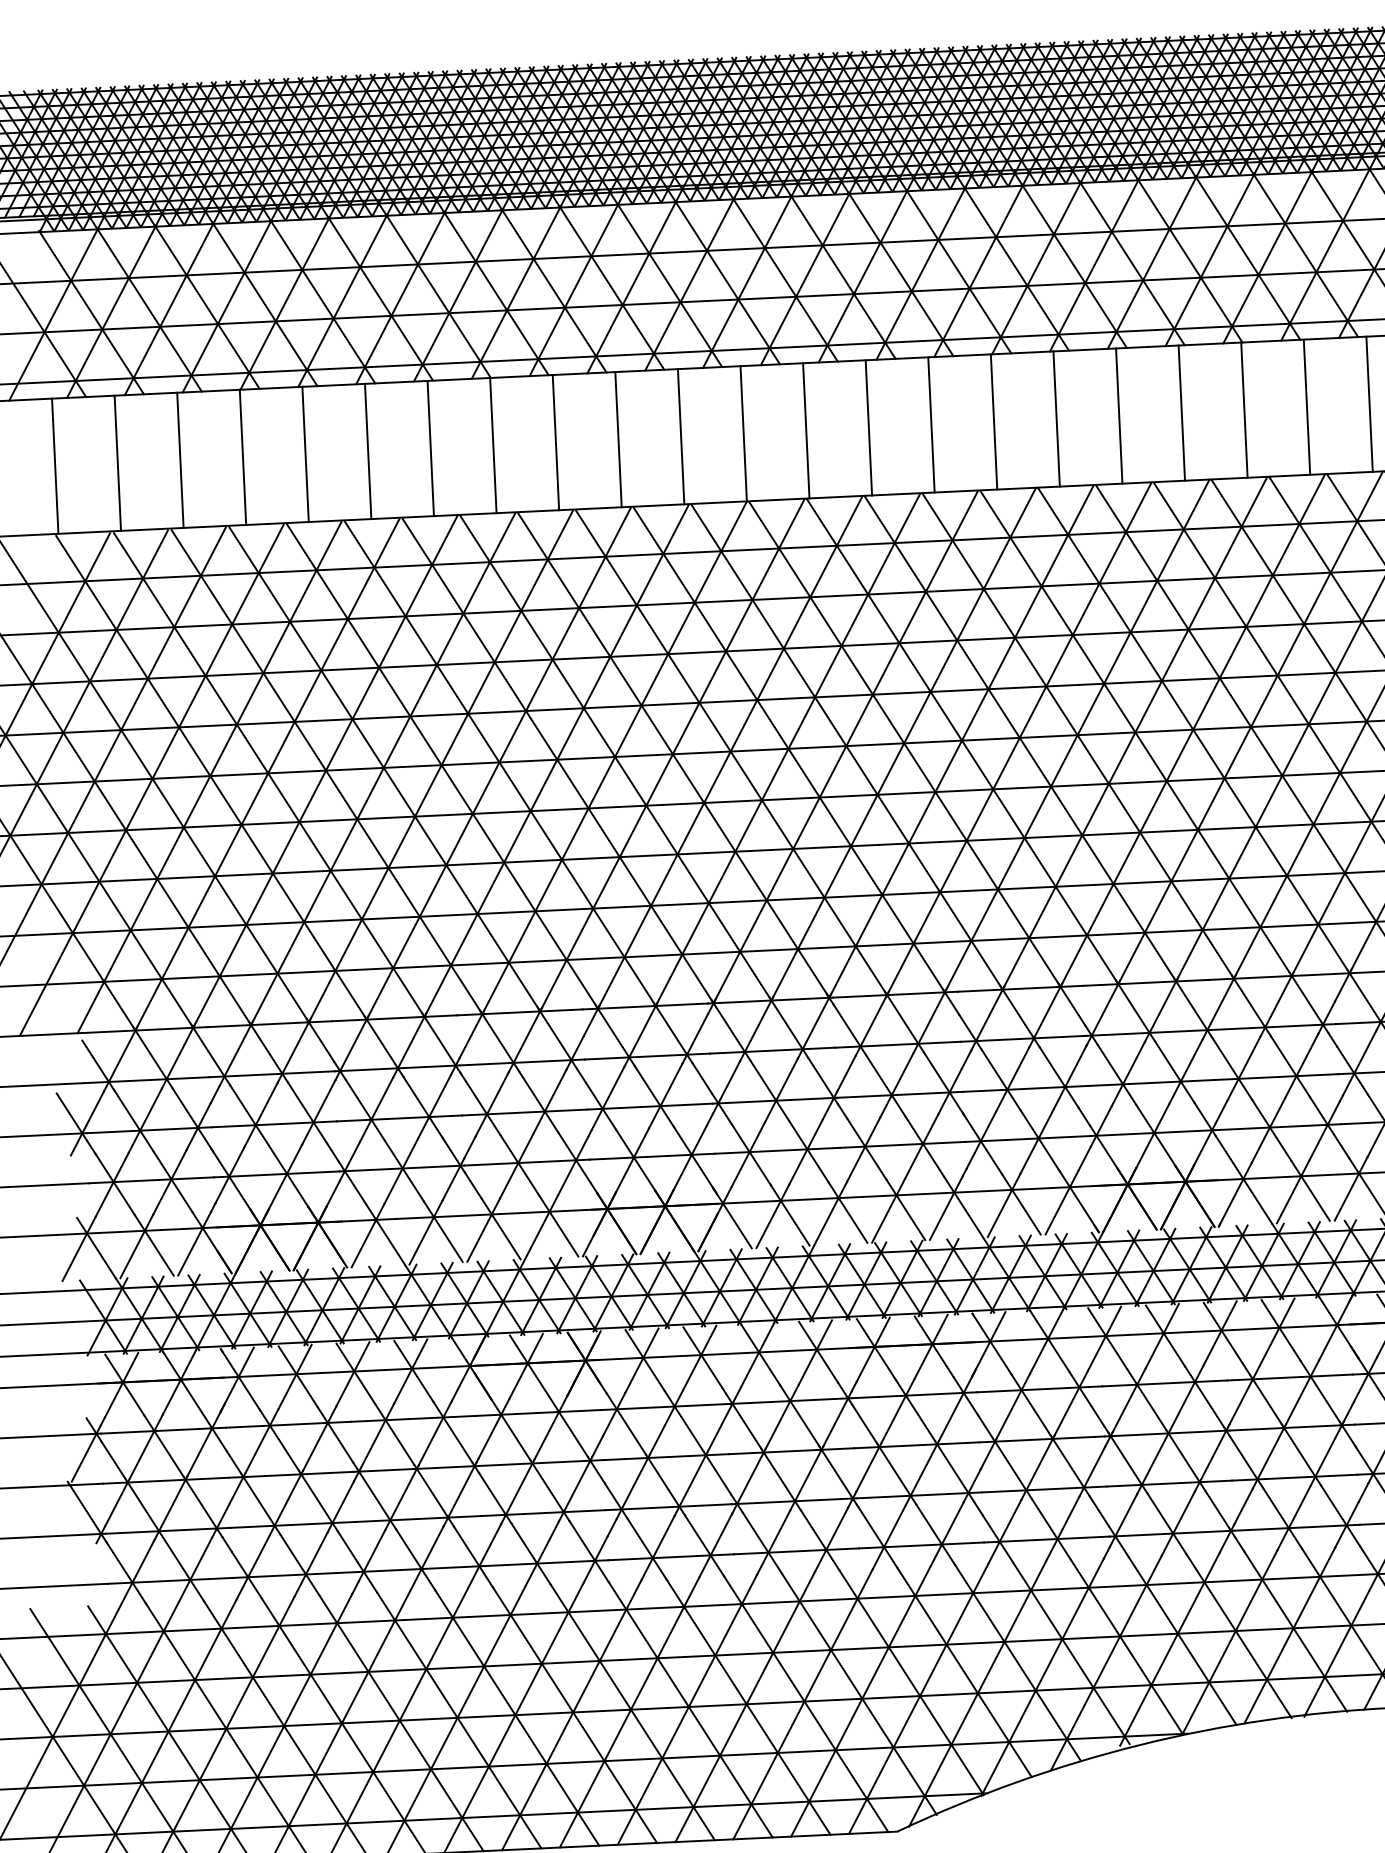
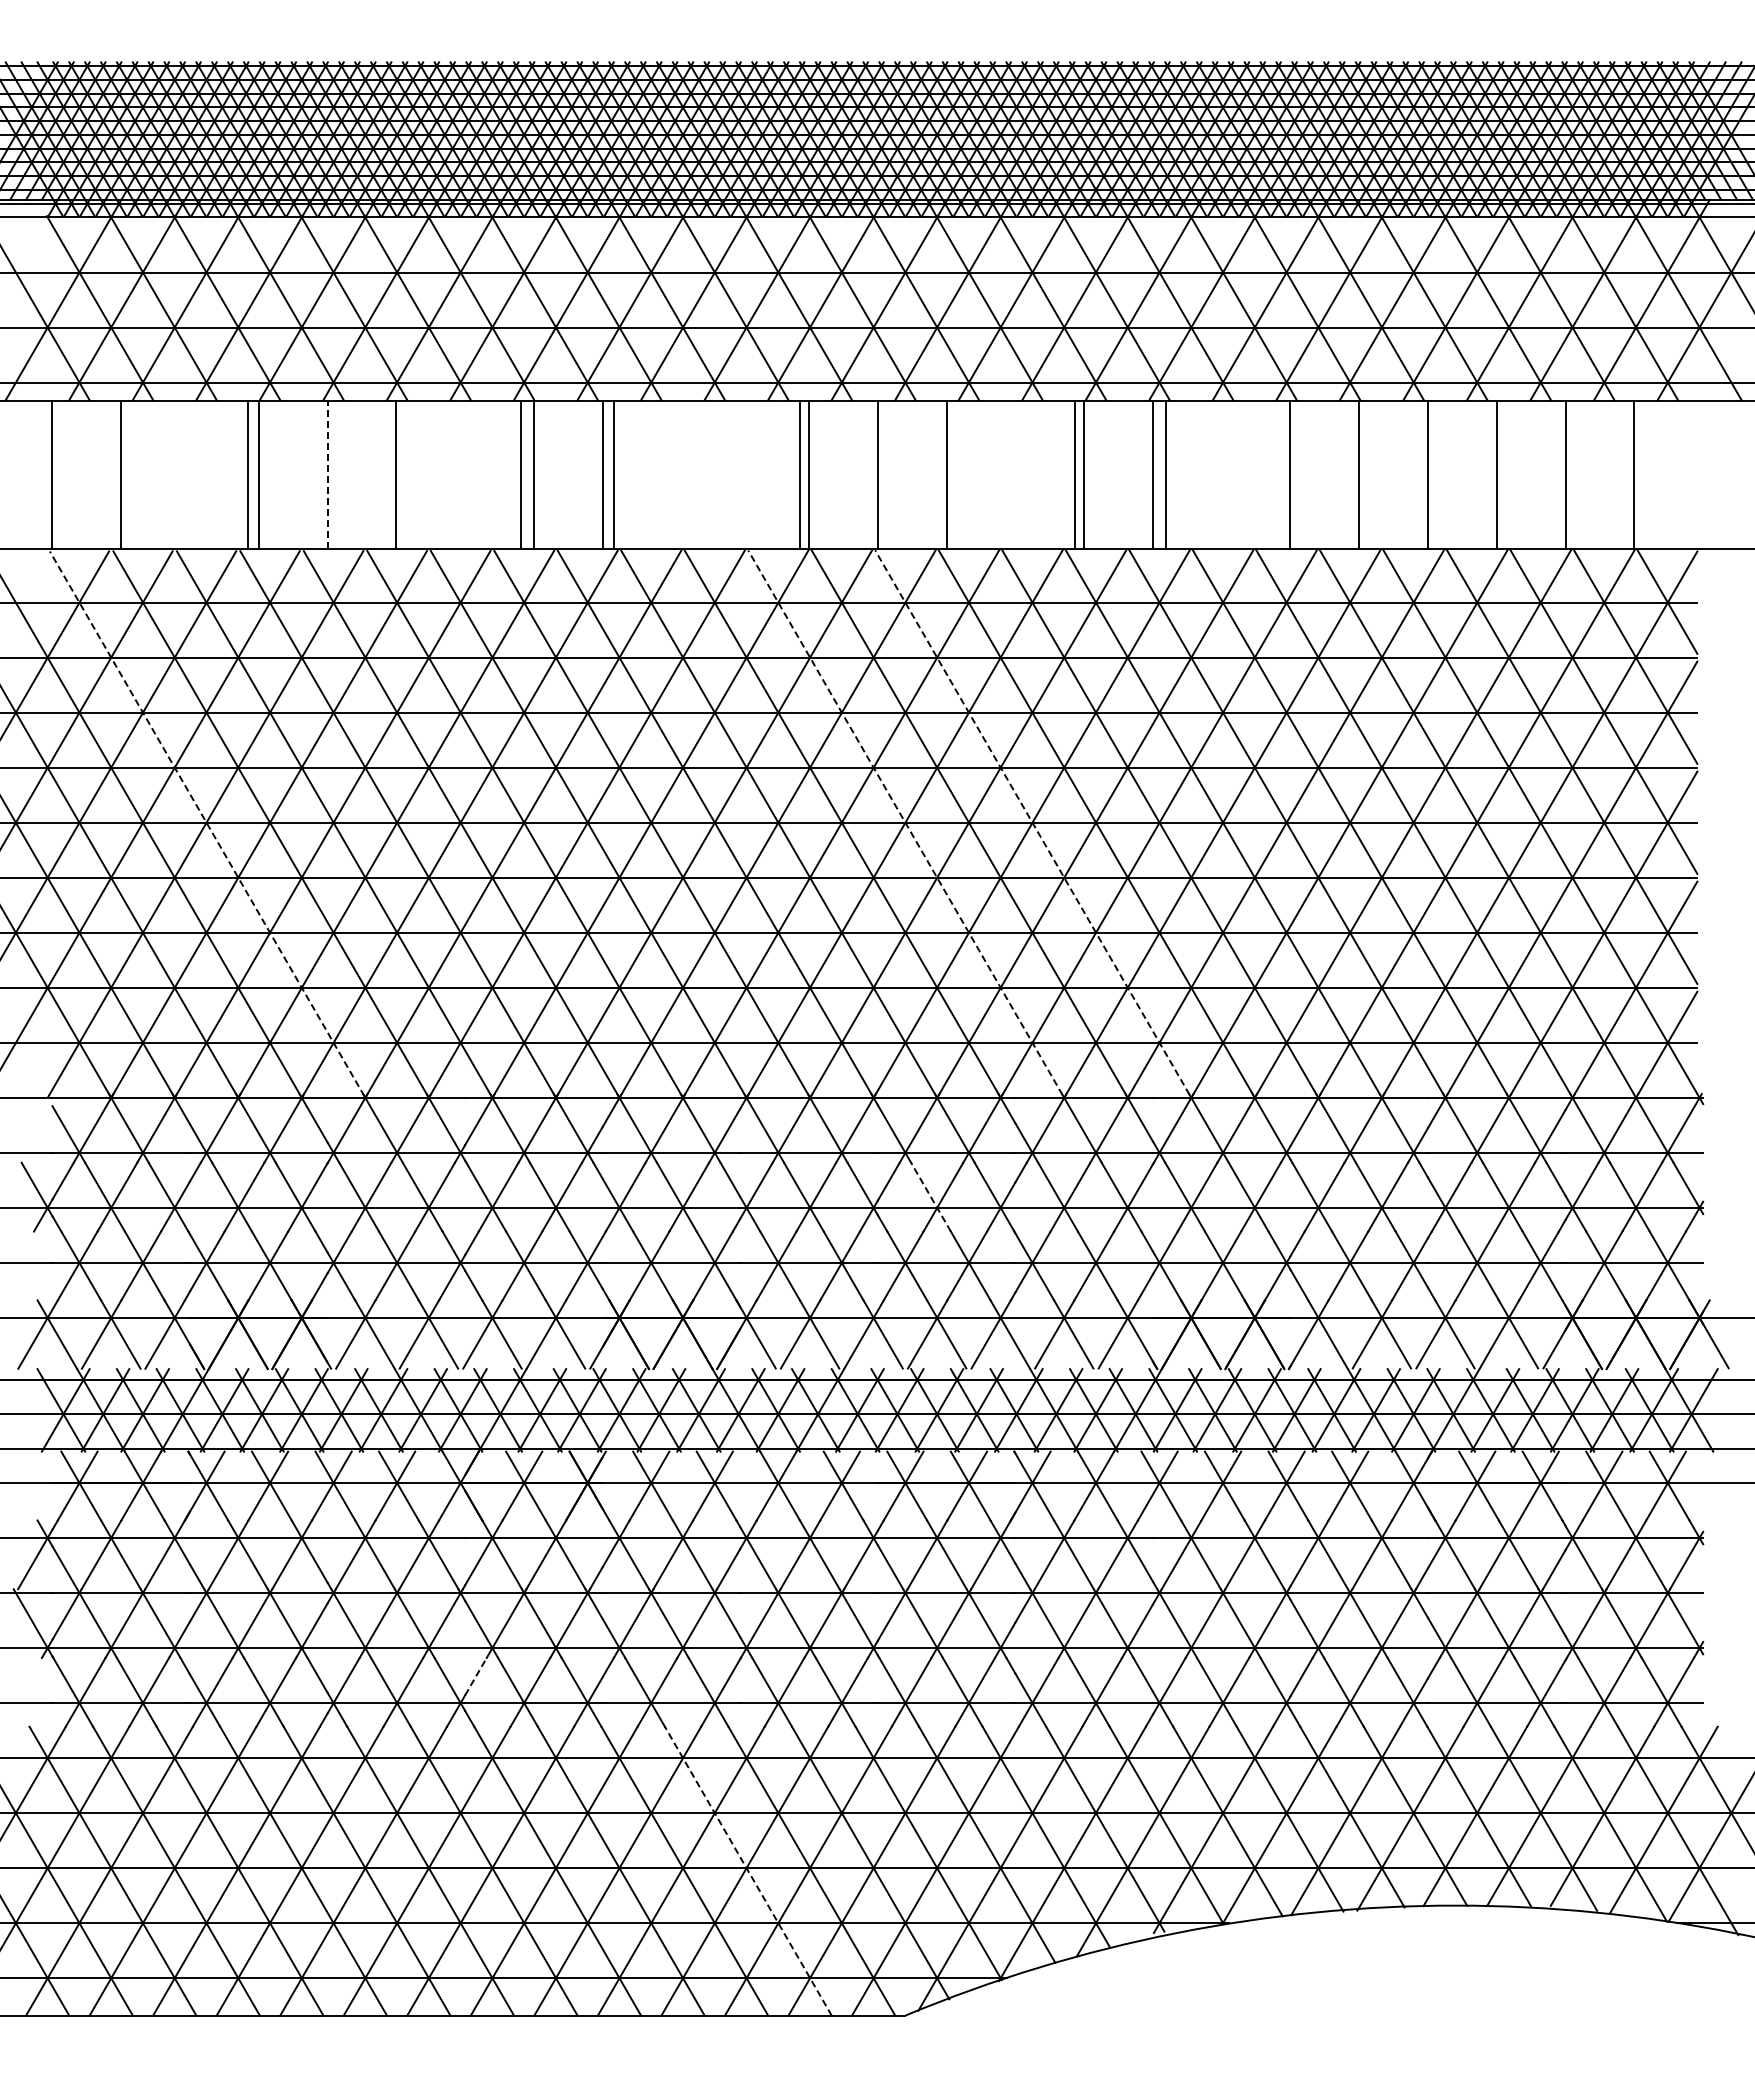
line: (1119, 415) -> (1165, 474), moved
line: (931, 424) -> (1075, 474), moved
line: (681, 436) -> (800, 474), moved
line: (618, 439) -> (614, 474), moved
line: (431, 448) -> (521, 474), moved
line: (305, 453) -> (327, 474), solid -> dashed
line: (180, 459) -> (248, 474), moved
line: (961, 740) -> (1032, 822), solid -> dashed
line: (846, 745) -> (905, 822), solid -> dashed
line: (211, 776) -> (207, 823), solid -> dashed
line: (886, 1085) -> (931, 1197), solid -> dashed
line: (491, 1541) -> (475, 1676), solid -> dashed
line: (748, 1707) -> (748, 1871), solid -> dashed

